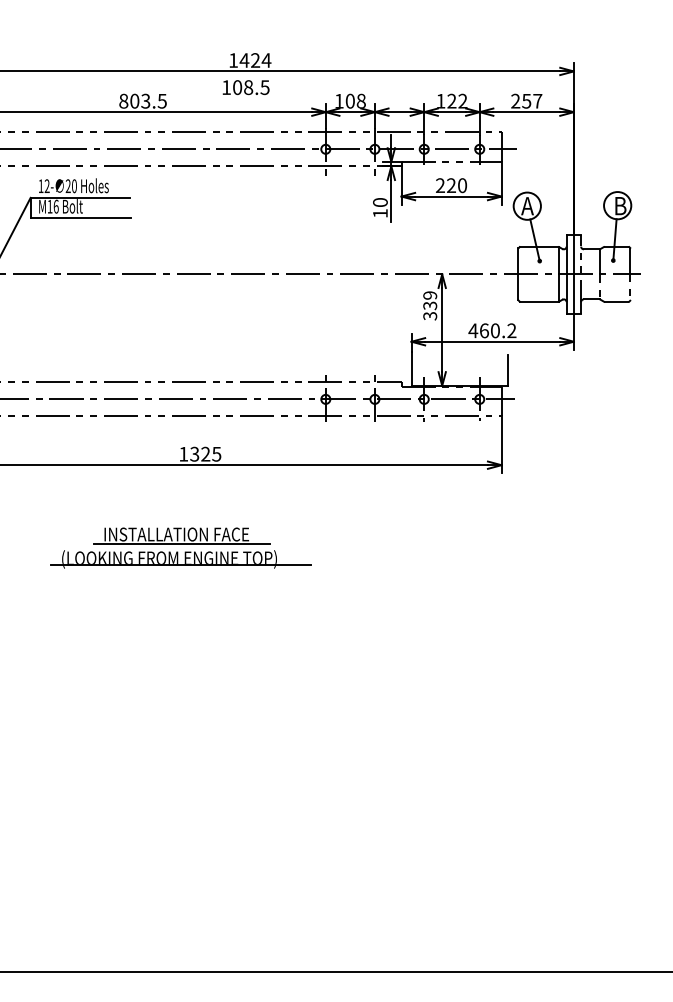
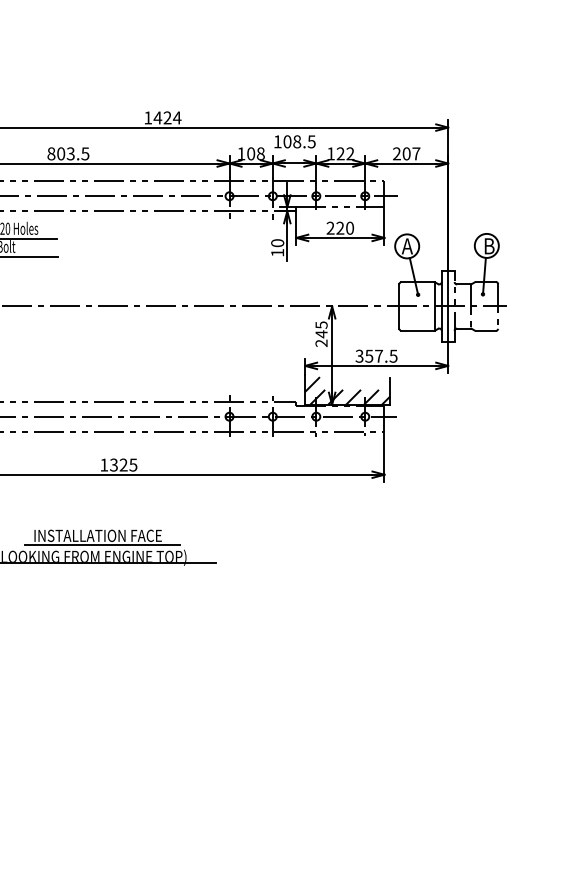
text: (245, 87) -> (294, 141), moved
text: (526, 100) -> (406, 153), 257 -> 207
text: (430, 305) -> (321, 333), 339 -> 245
text: (492, 330) -> (376, 355), 460.2 -> 357.5
hatch: (459, 369) -> (347, 390), added

